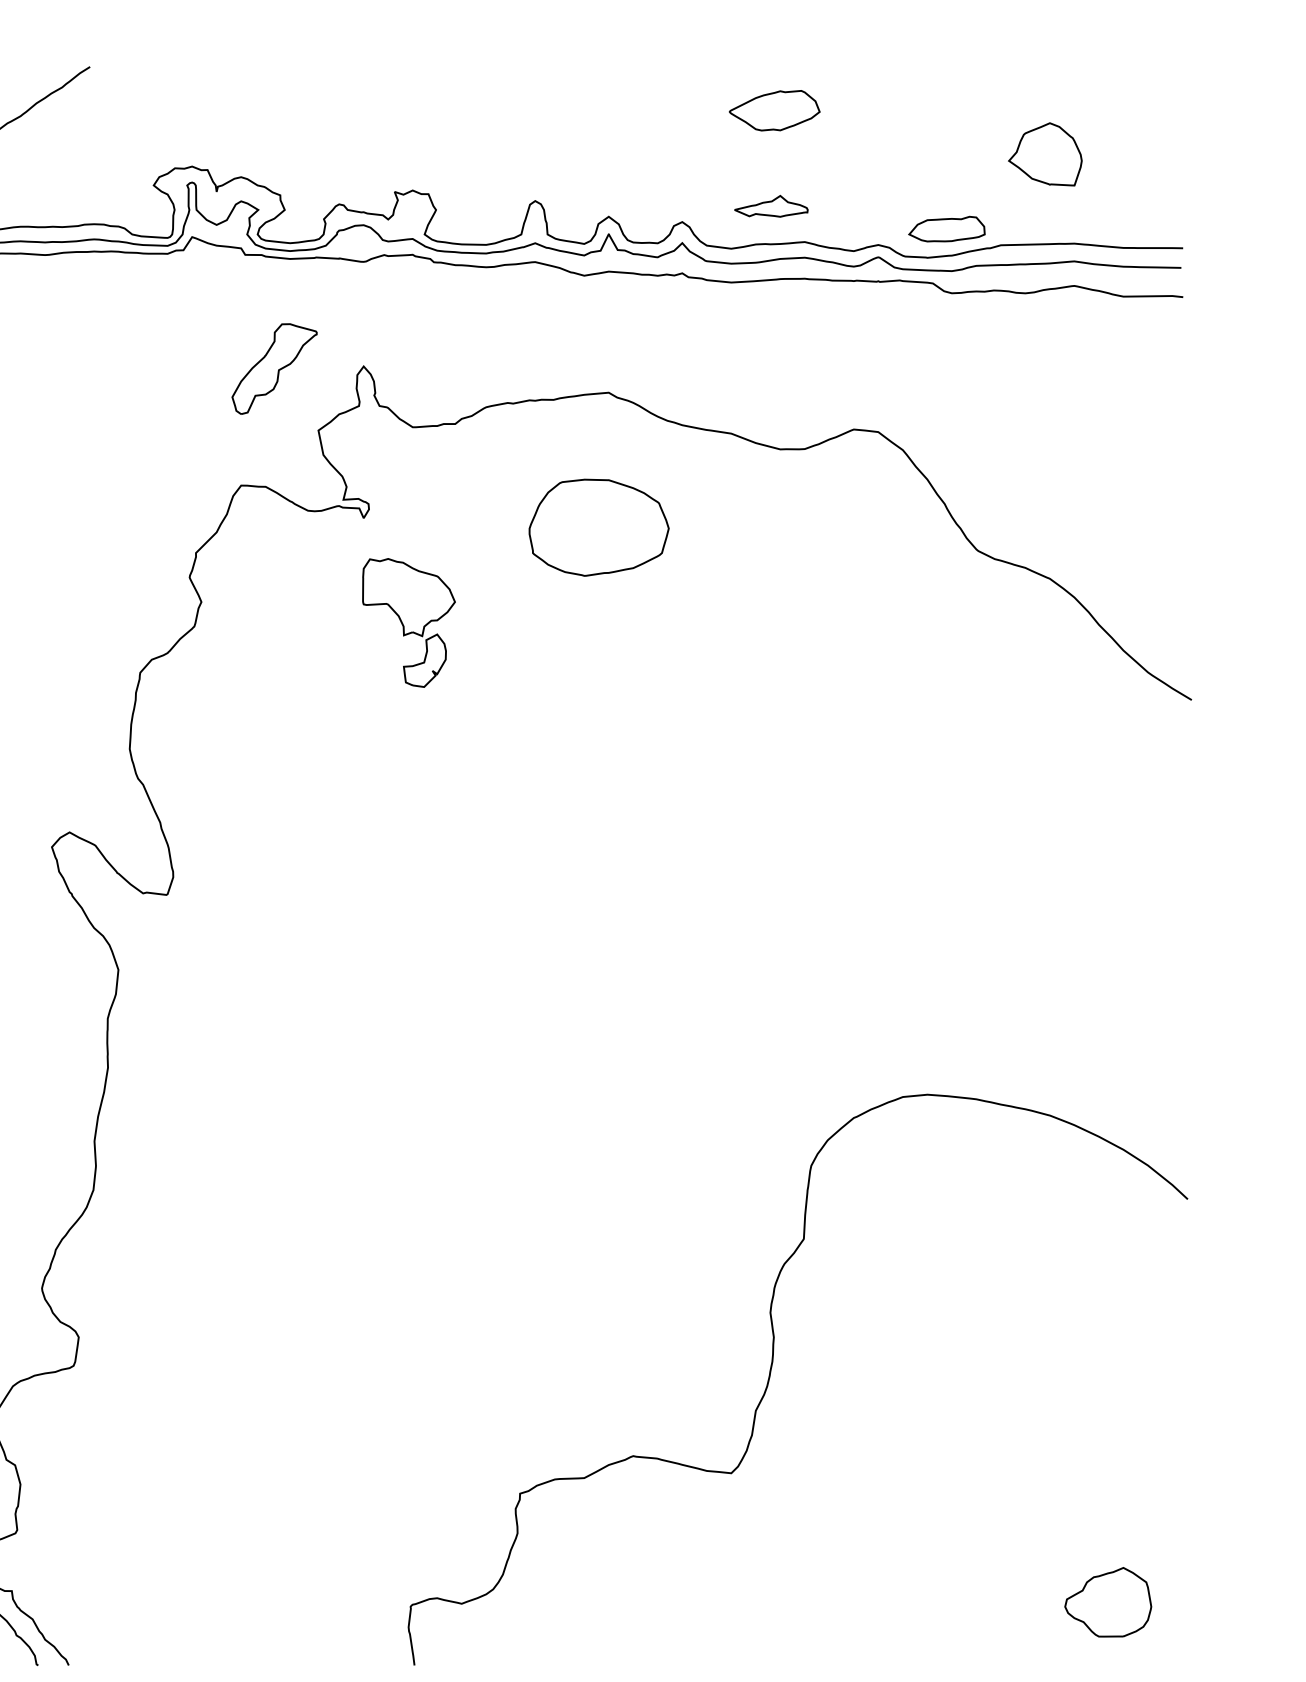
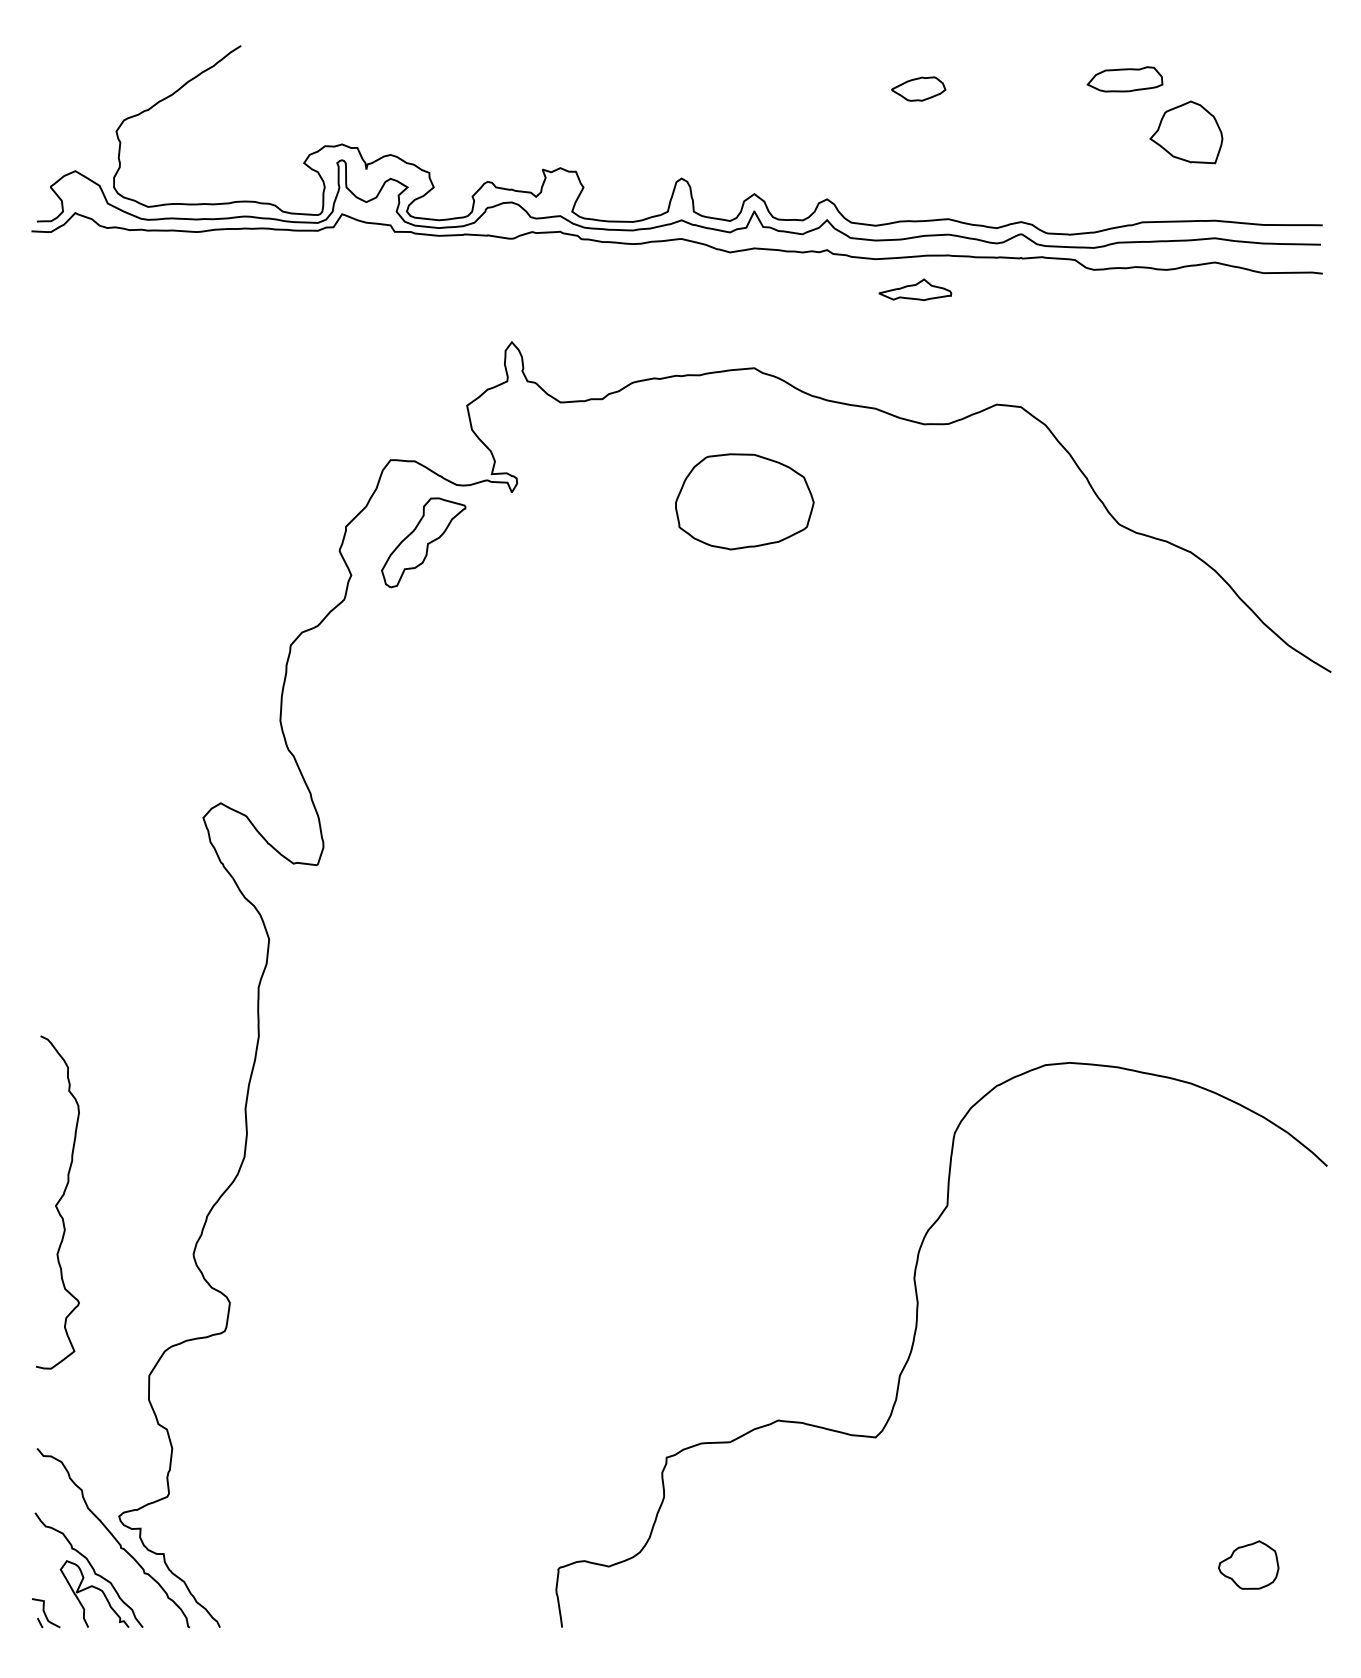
part: (774, 110) -> (918, 88), size x0.6
part: (771, 206) -> (915, 289), moved
part: (946, 229) -> (1124, 79), moved
part: (274, 368) -> (423, 542), moved
part: (408, 622) -> (556, 595), removed
part: (1108, 1601) -> (1248, 1564), size x0.7

